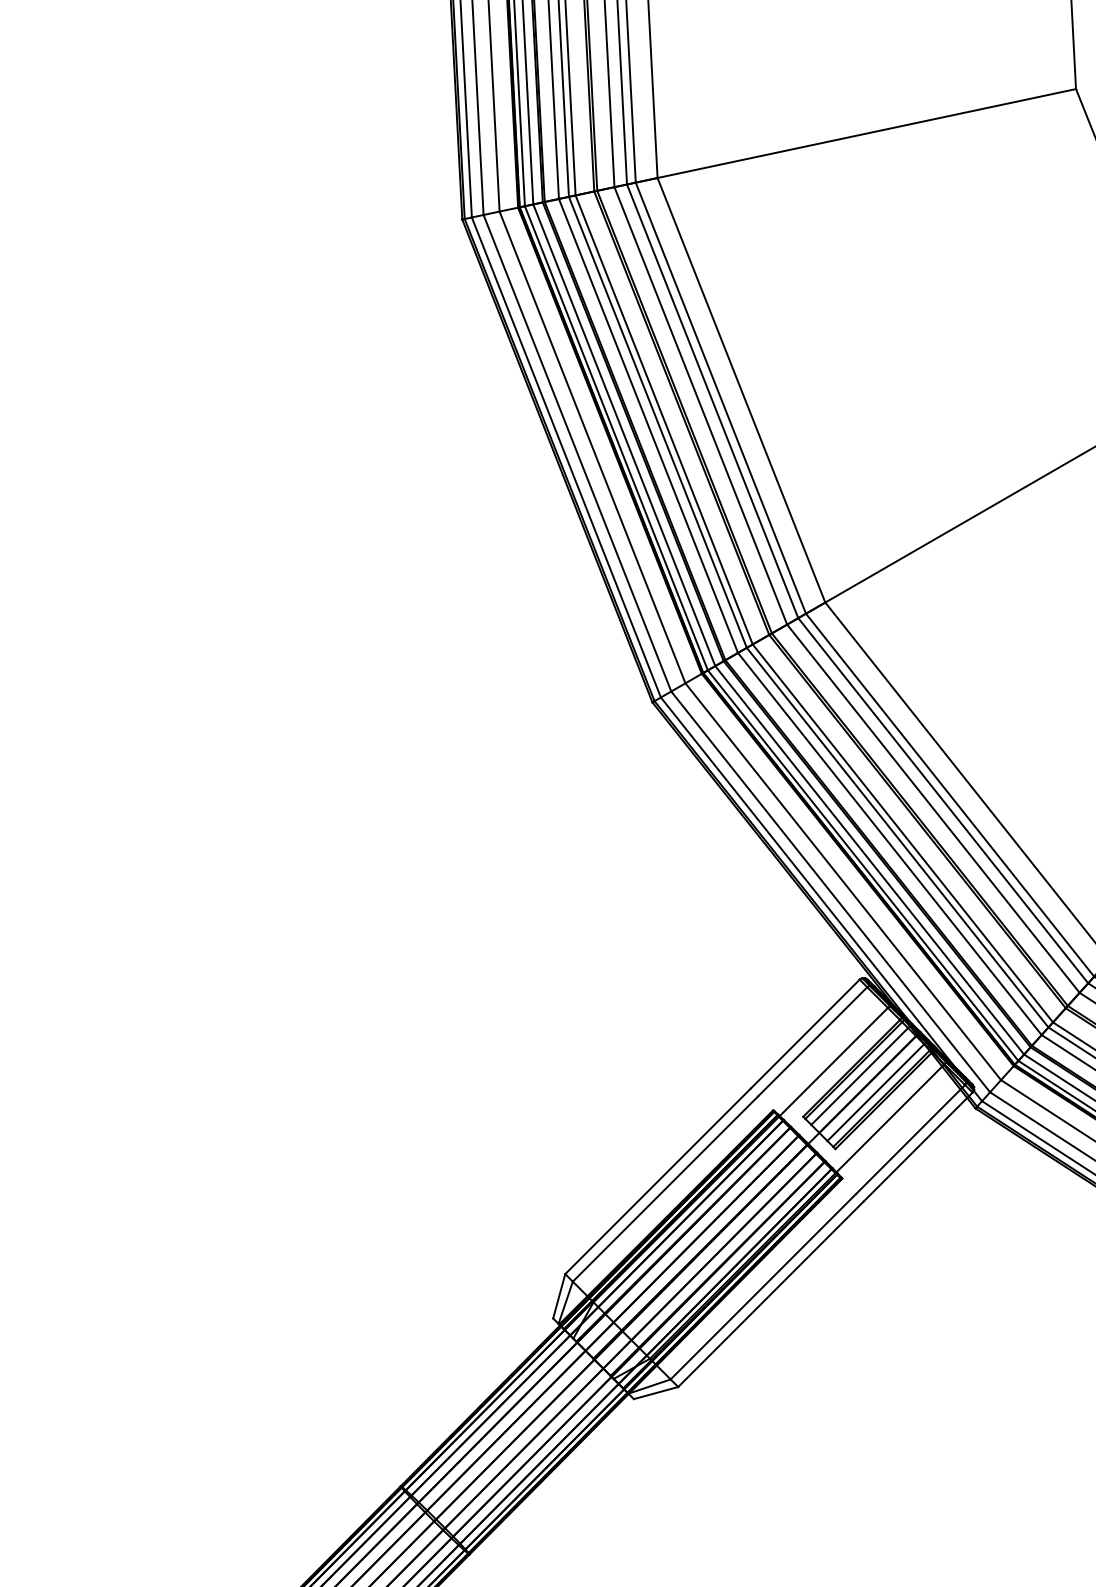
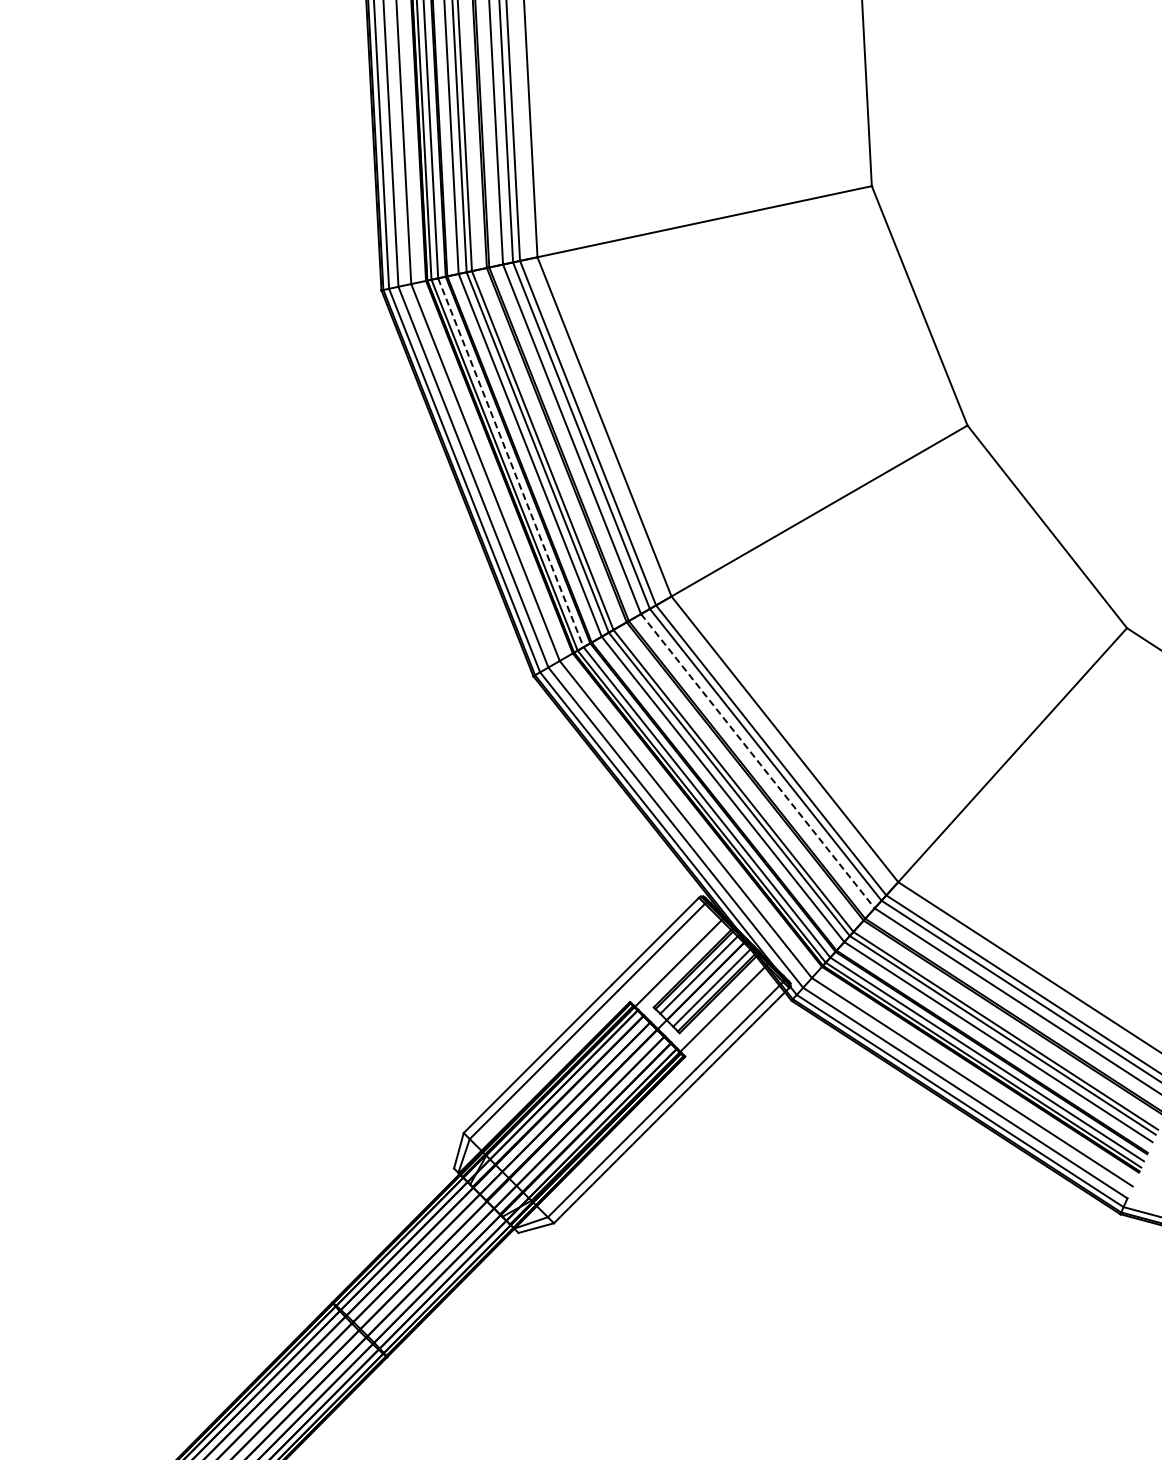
line: (625, 436) -> (511, 463), solid -> dashed
line: (932, 809) -> (757, 761), solid -> dashed

